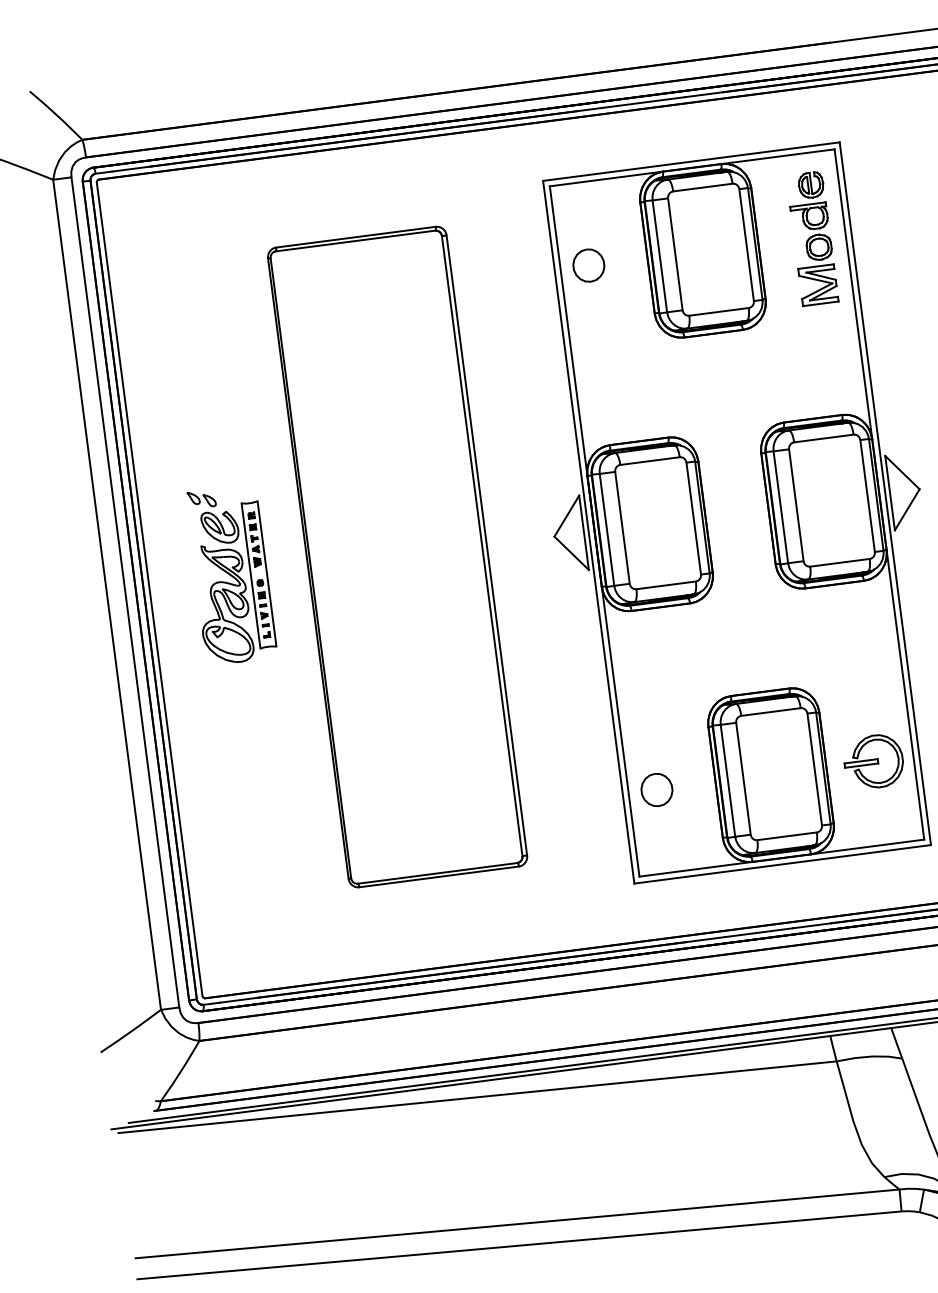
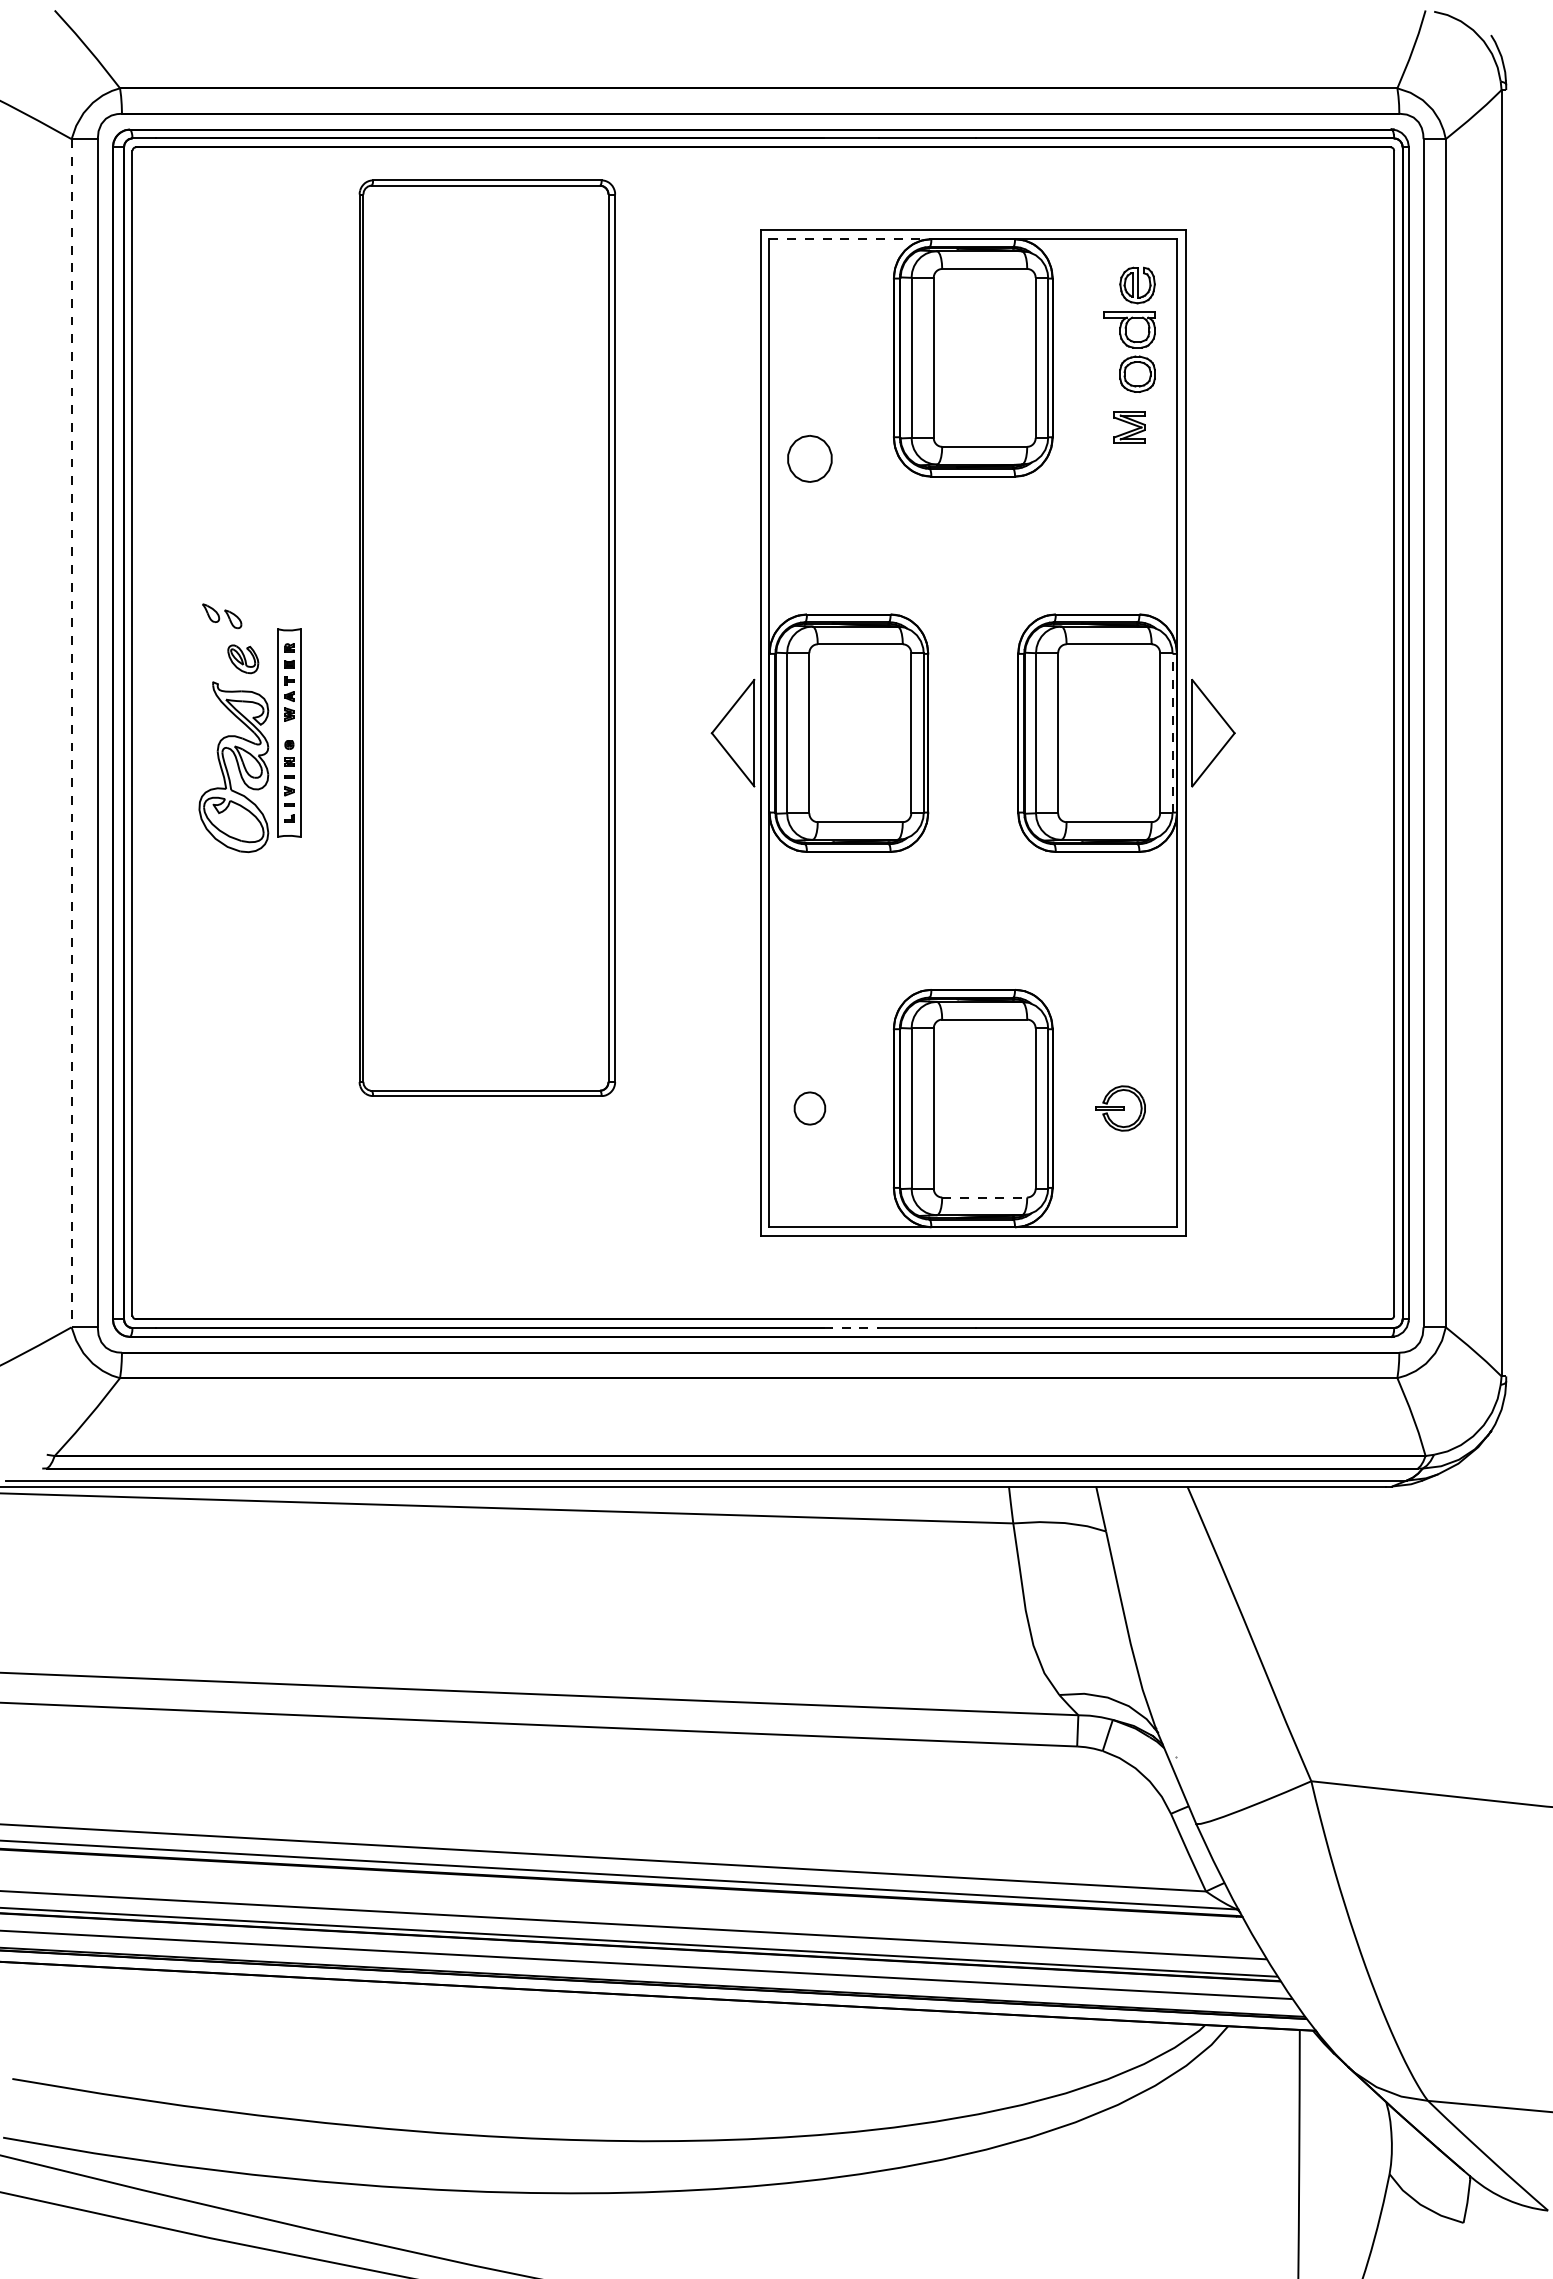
line: (606, 179) -> (850, 239), solid -> dashed
part: (588, 265) -> (809, 458), moved
part: (818, 285) -> (1129, 427), size x0.6
line: (876, 494) -> (1172, 732), solid -> dashed
part: (220, 527) -> (243, 659), size x0.6
part: (396, 556) -> (486, 637), moved
line: (107, 594) -> (71, 733), solid -> dashed
part: (873, 761) -> (1120, 1108), size x0.6
part: (656, 790) -> (809, 1108), size x0.7
line: (787, 836) -> (984, 1197), solid -> dashed
line: (705, 939) -> (851, 1328), solid -> dashed

